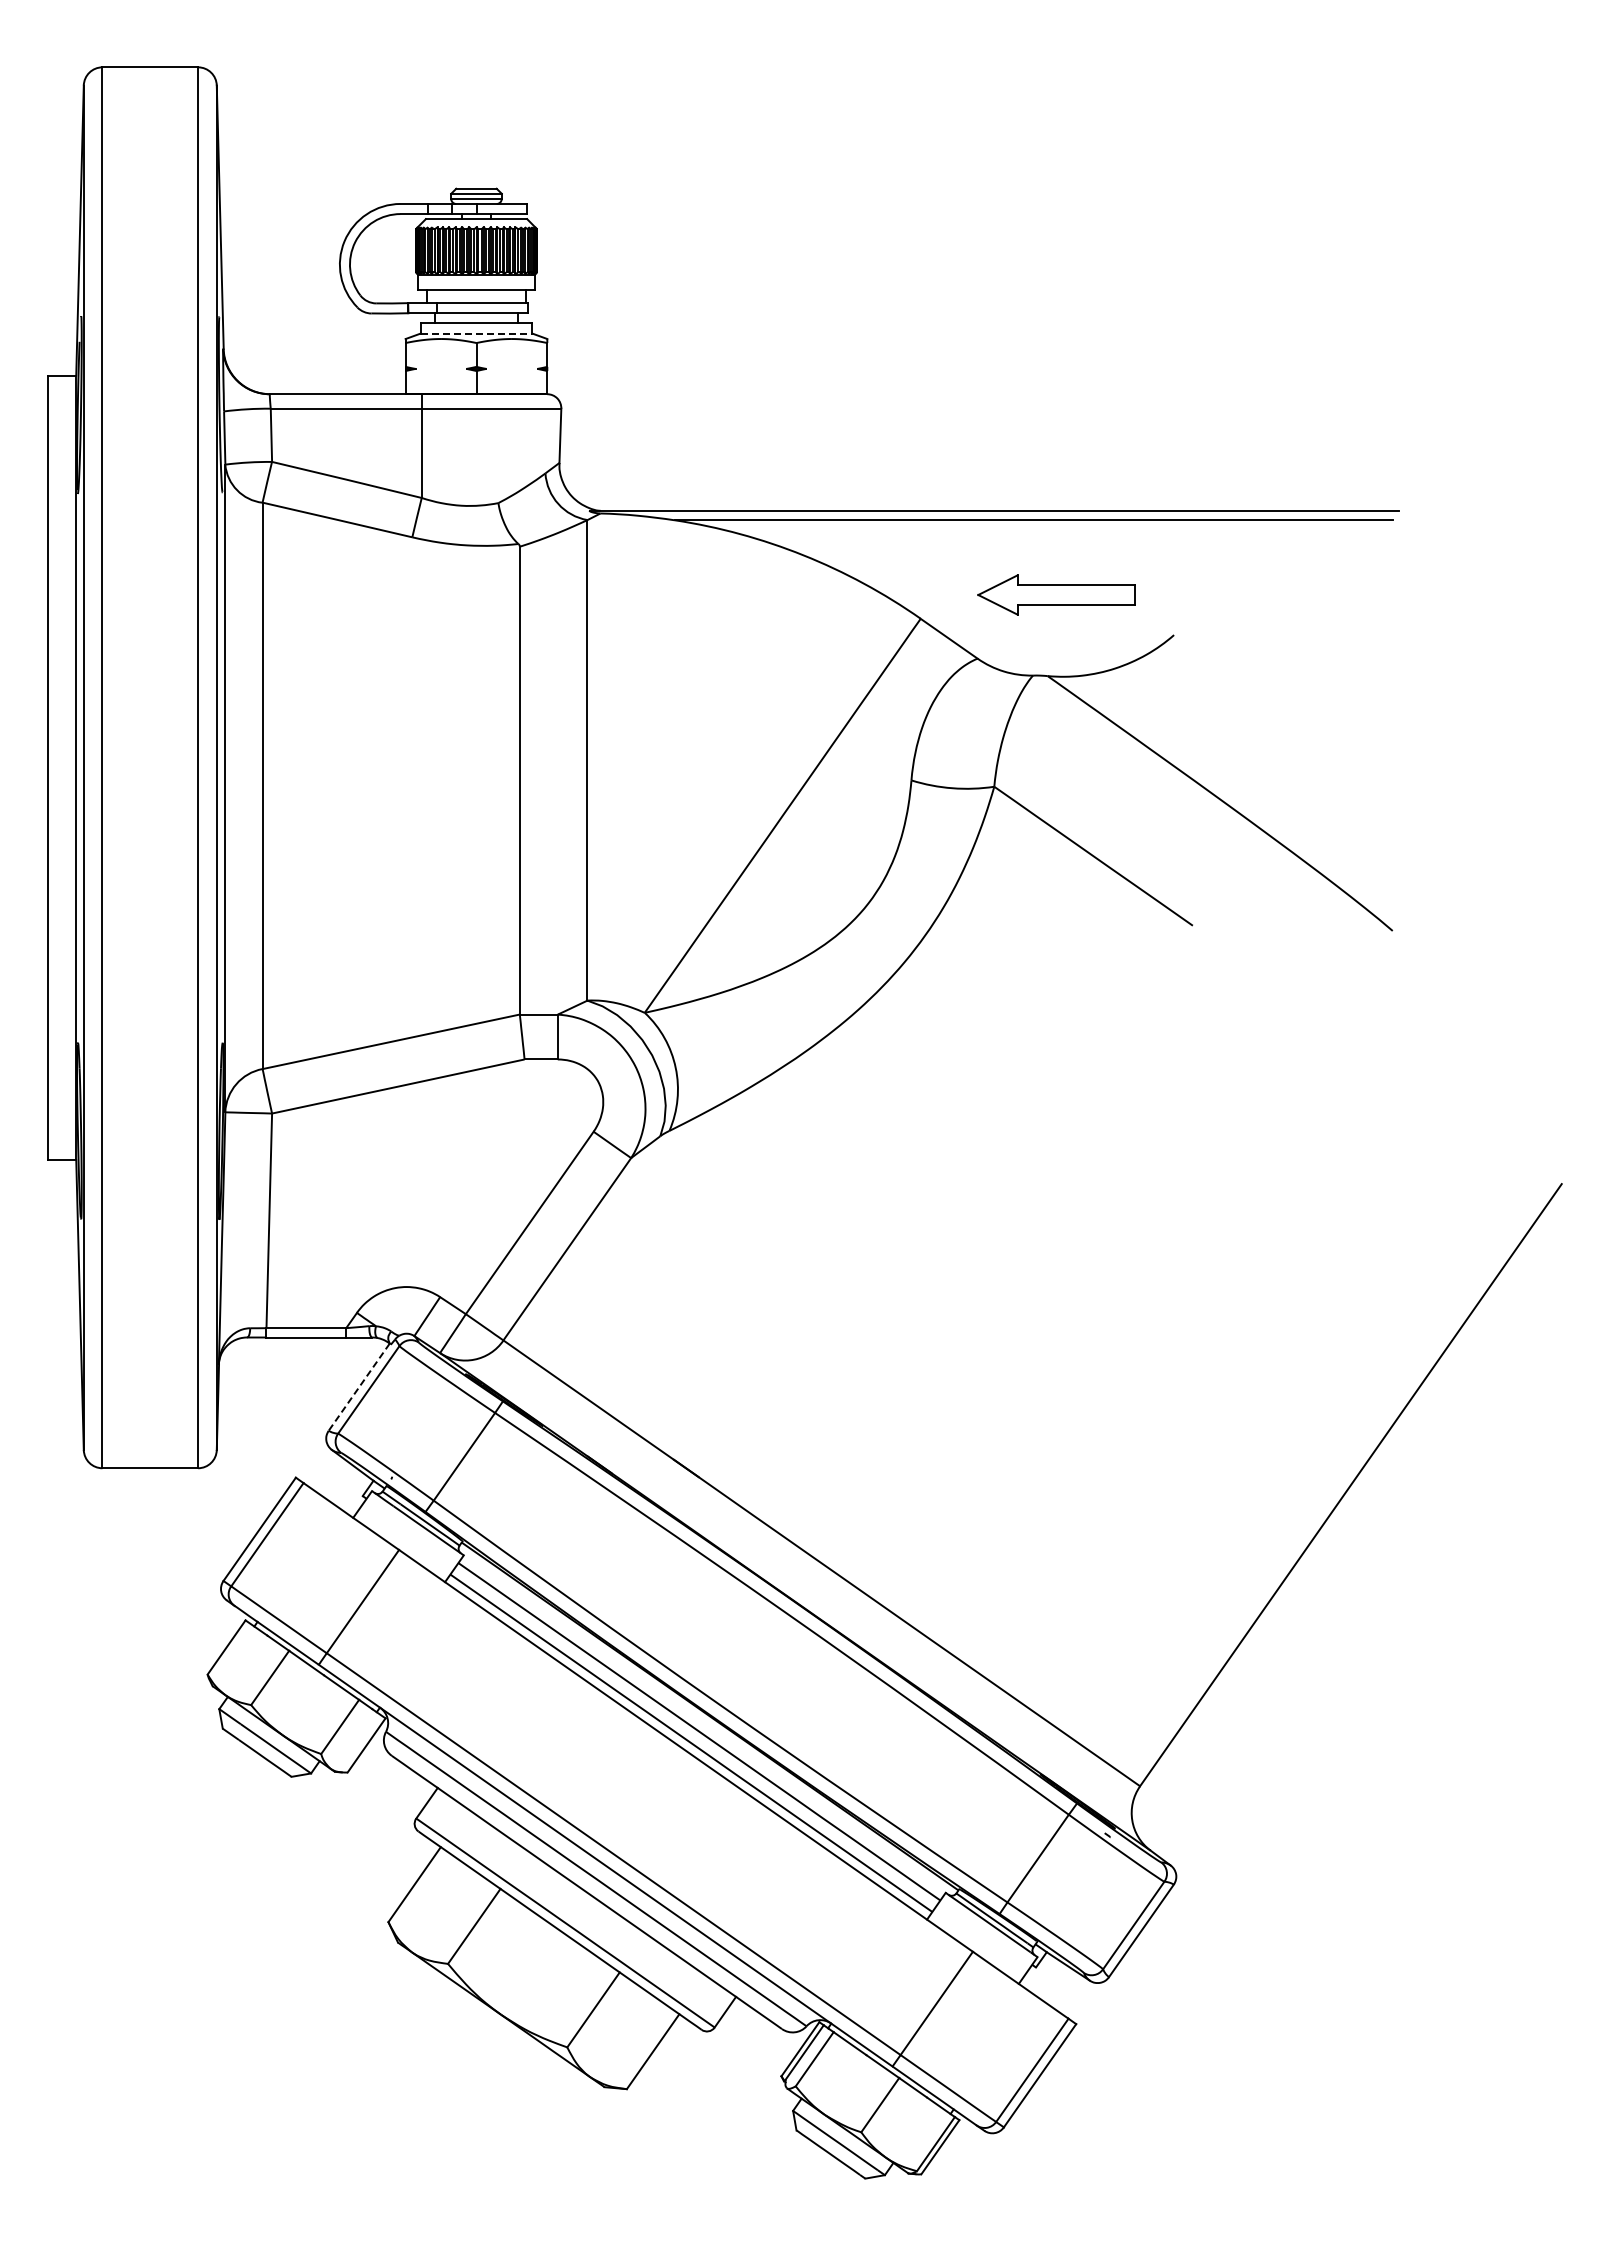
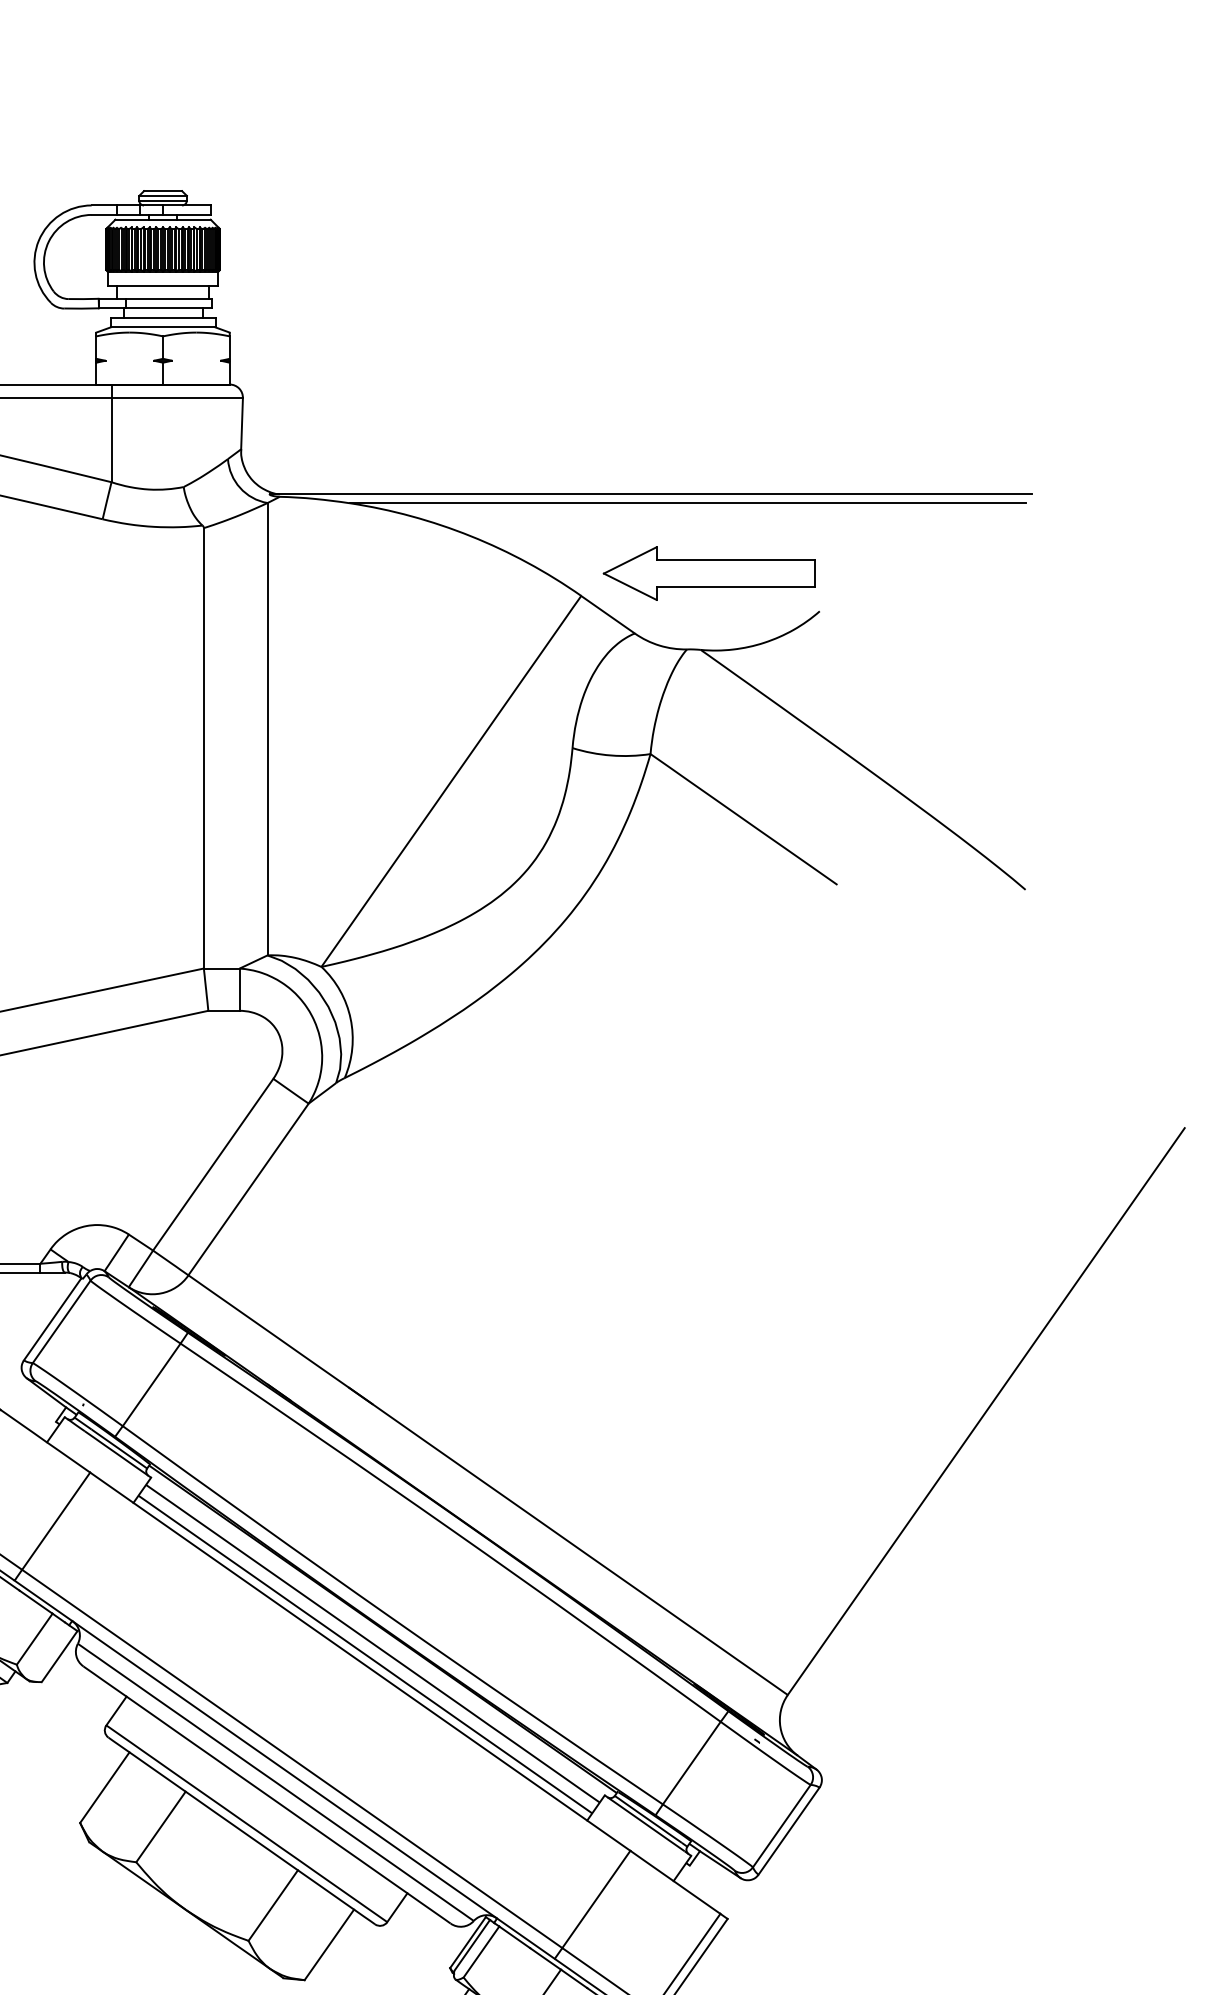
line: (476, 333) -> (163, 327), dashed -> solid
part: (1056, 594) -> (709, 573), size x1.43
line: (358, 1387) -> (51, 1319), dashed -> solid

